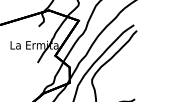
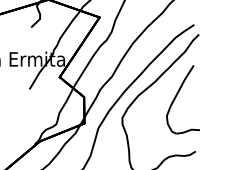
part: (127, 68) -> (182, 98), added

